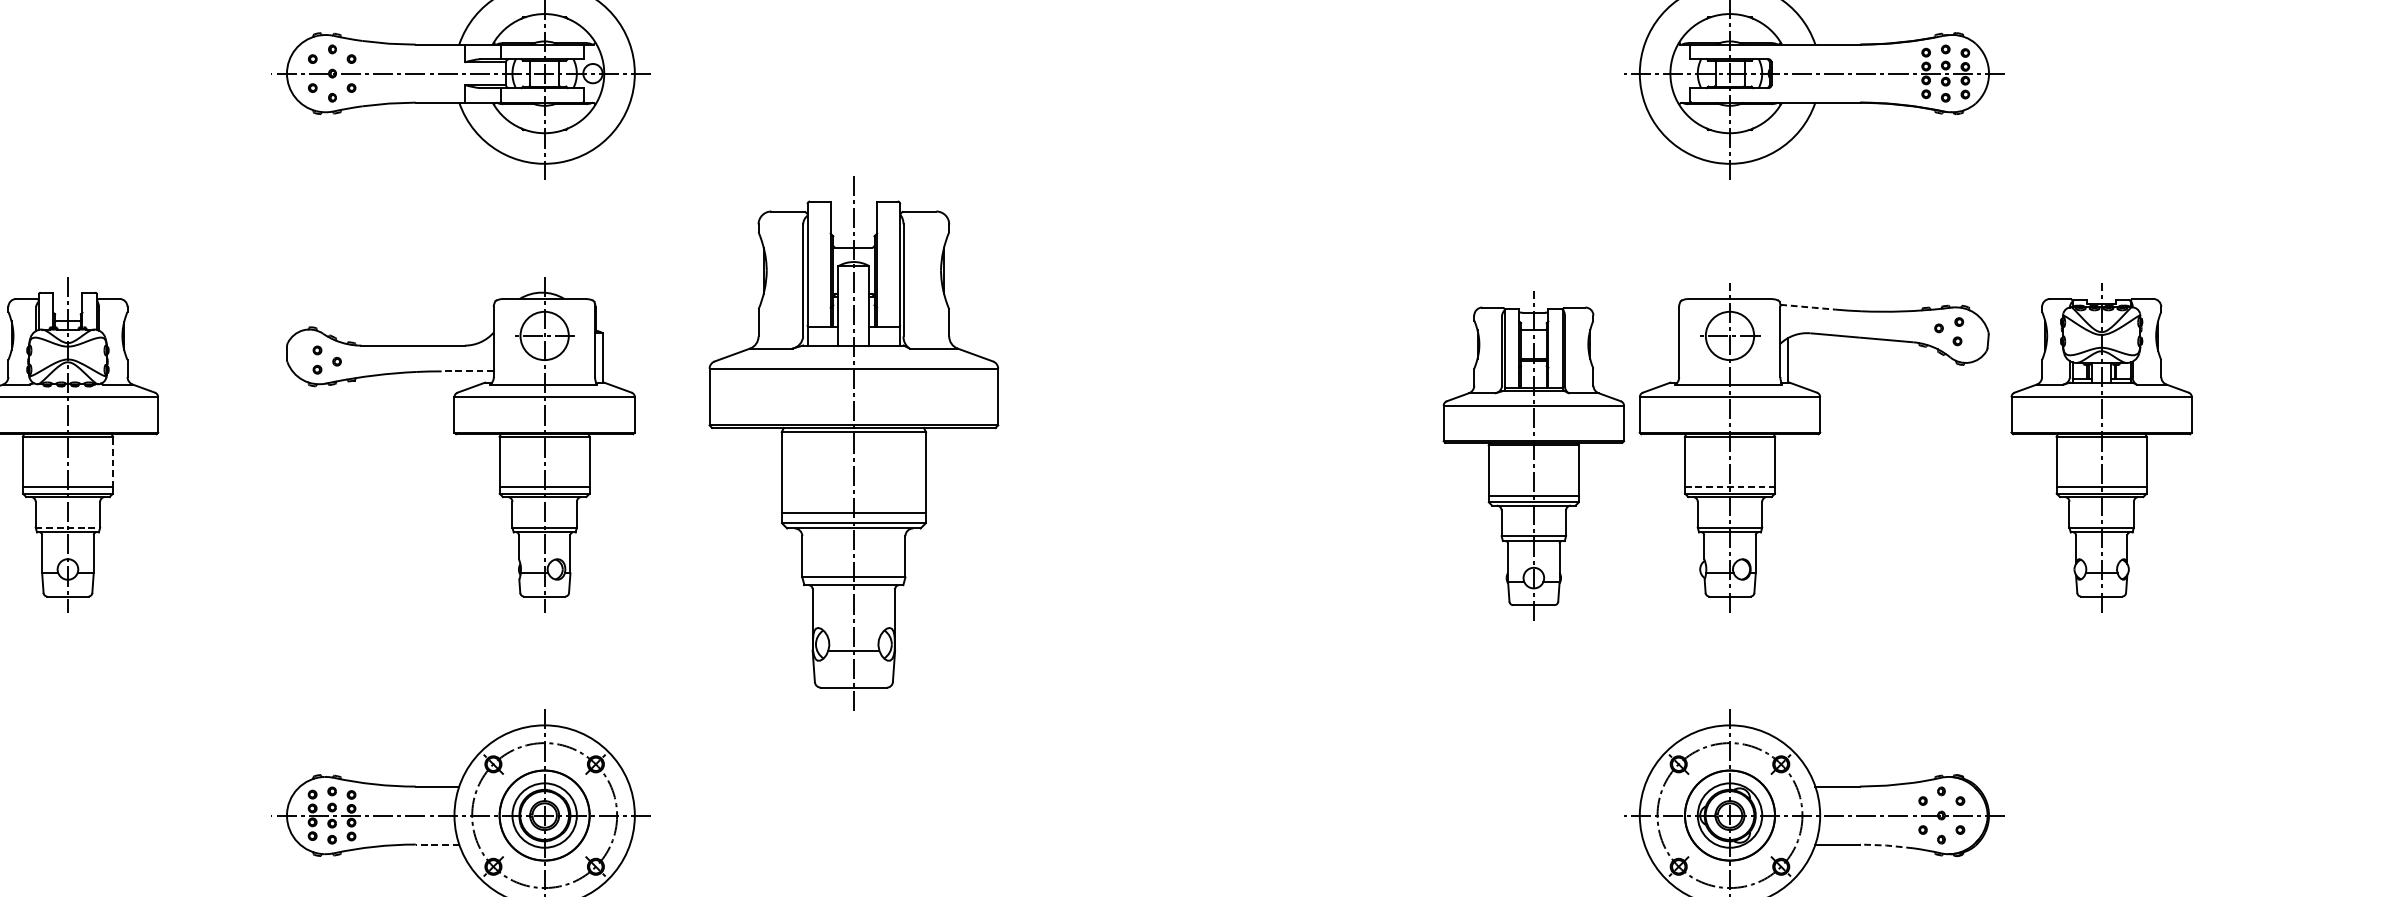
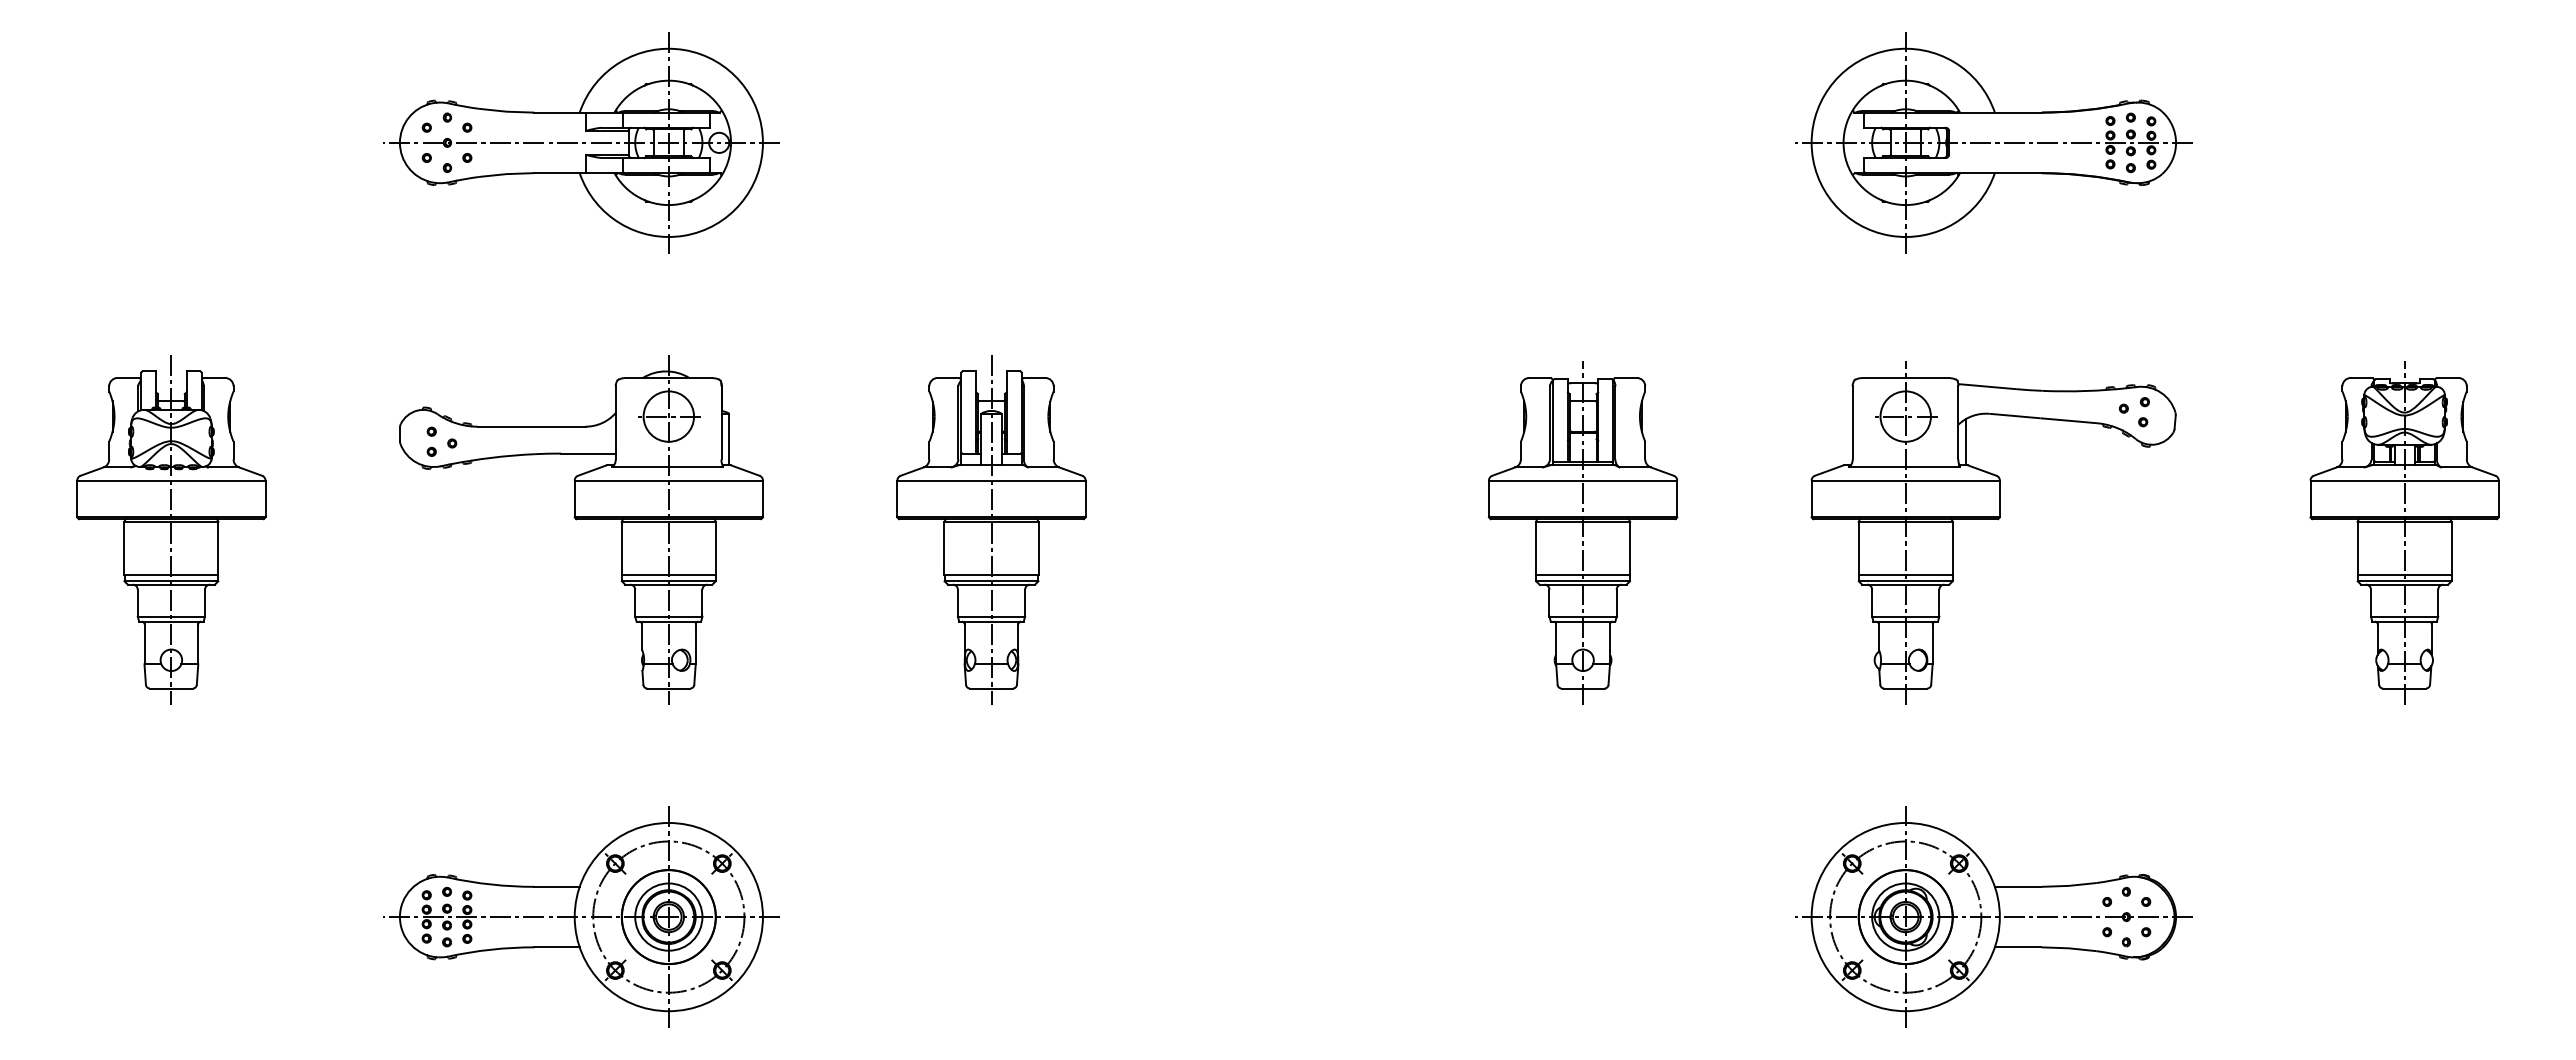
line: (1808, 307) -> (1987, 386), dashed -> solid
line: (467, 371) -> (588, 453), dashed -> solid
part: (853, 444) -> (991, 529), size x0.62
part: (2101, 447) -> (2404, 532), moved
part: (1533, 455) -> (1582, 532), moved
line: (113, 461) -> (218, 547), dashed -> solid
line: (1730, 487) -> (1906, 574), dashed -> solid
line: (68, 527) -> (171, 616), dashed -> solid
line: (437, 844) -> (557, 947), dashed -> solid
line: (1886, 845) -> (2069, 948), dashed -> solid

